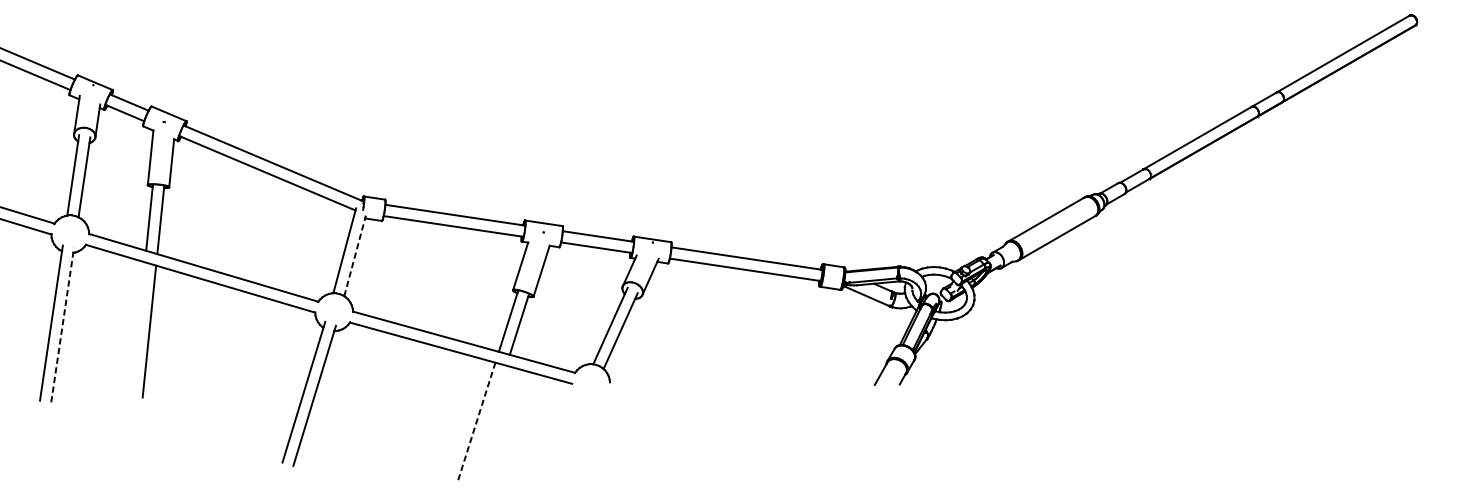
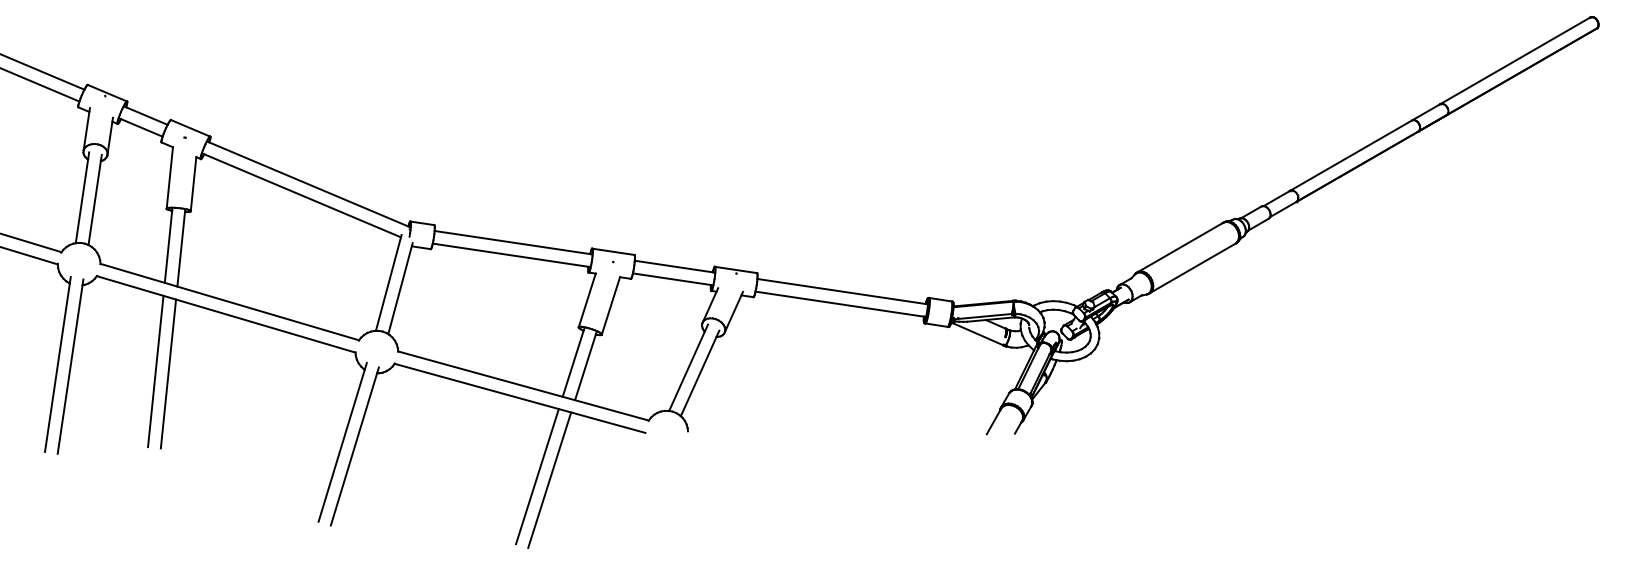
line: (355, 255) -> (400, 288), dashed -> solid
line: (62, 324) -> (70, 366), dashed -> solid
line: (137, 329) -> (155, 371), added
line: (476, 422) -> (537, 476), dashed -> solid
line: (487, 425) -> (549, 479), added

